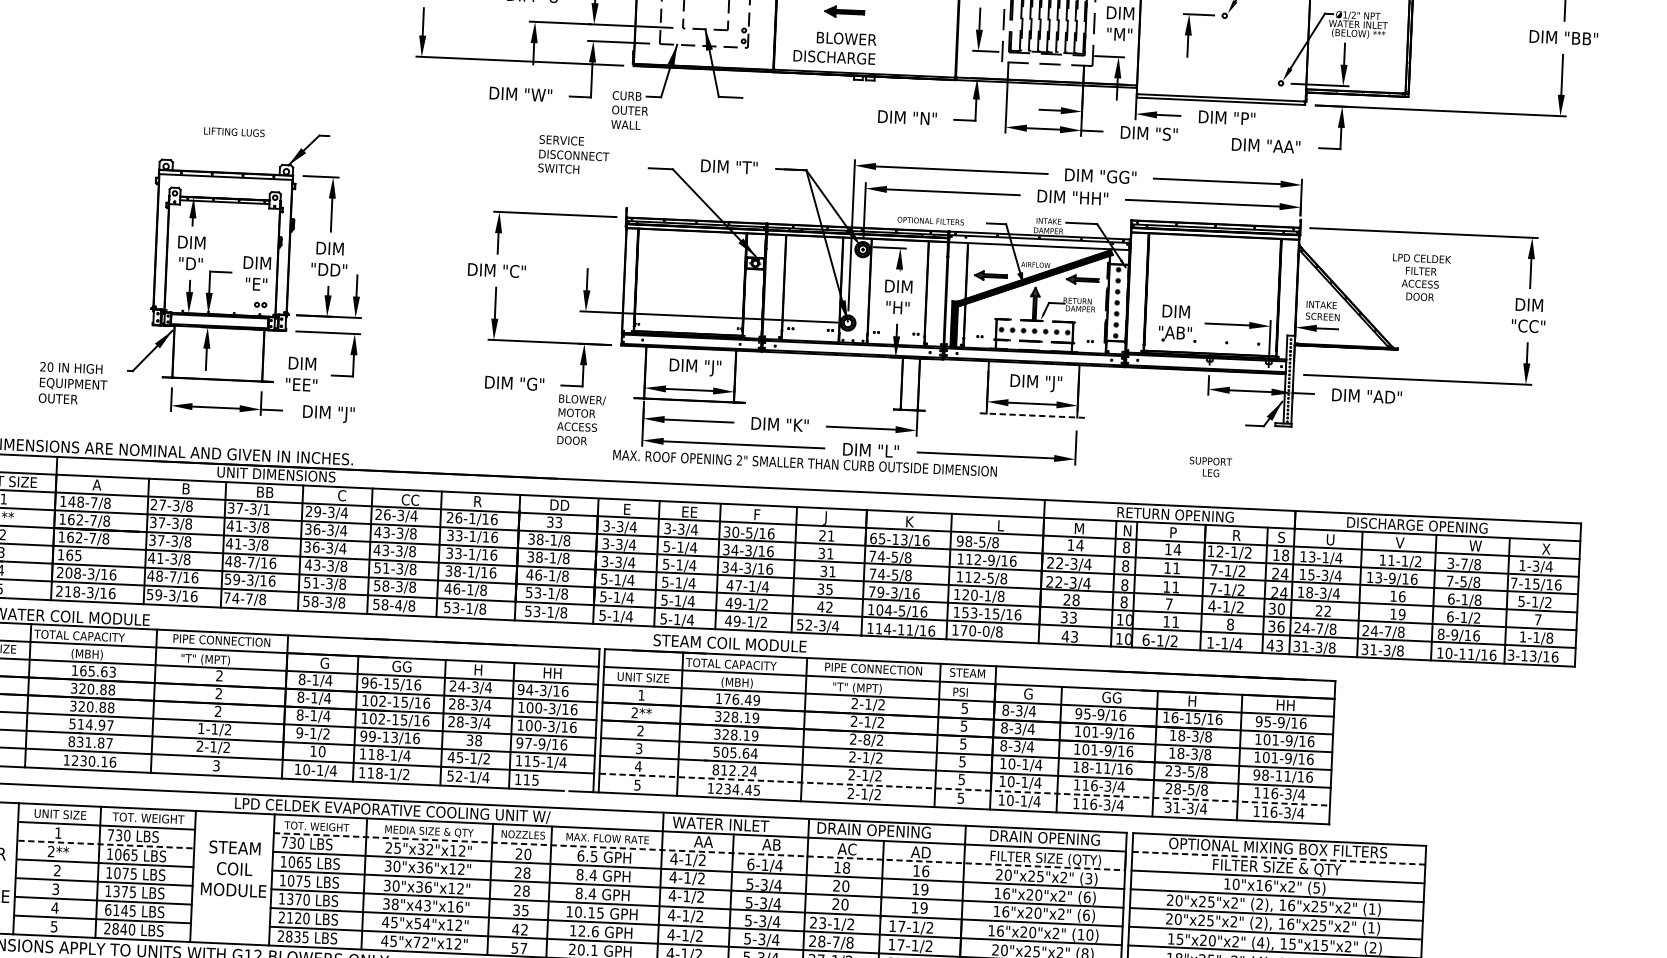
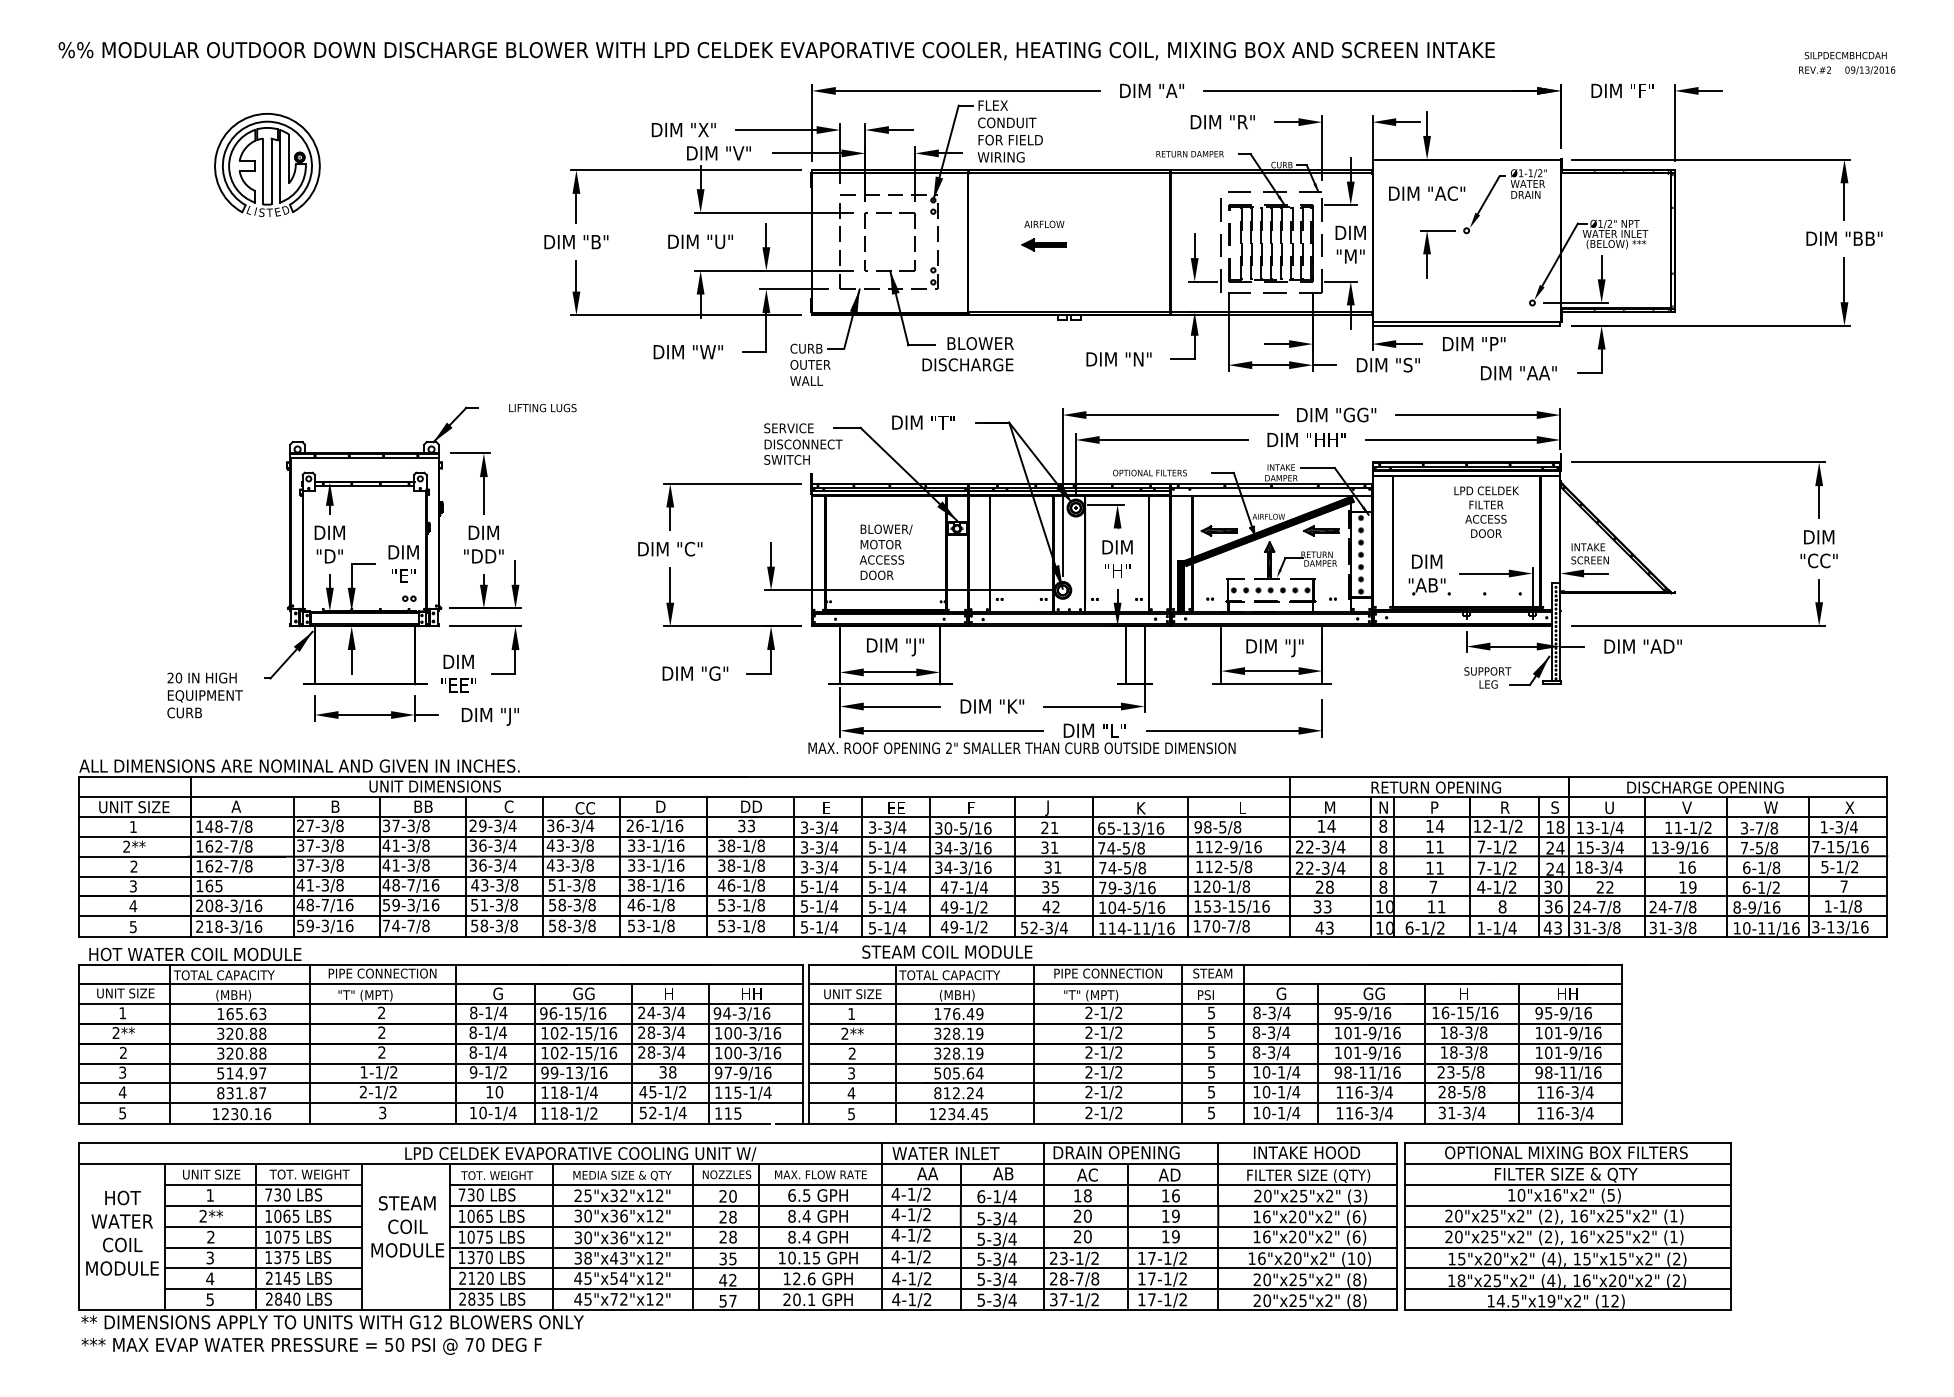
text: (834, 48) -> (967, 354), moved
text: (234, 131) -> (542, 407), moved
text: (574, 154) -> (803, 443), moved
text: (1421, 277) -> (1486, 511), moved
text: (60, 398) -> (191, 712), OUTER -> CURB
line: (1031, 415) -> (1271, 684), dashed -> solid
text: (580, 419) -> (885, 551), moved
text: (1210, 466) -> (1487, 677), moved
text: (478, 501) -> (661, 806), R -> D
text: (266, 509) -> (425, 825), 37-3/1 -> 37-3/8
text: (378, 515) -> (550, 826), 26-3/4 -> 36-3/4
text: (398, 605) -> (577, 925), 58-4/8 -> 58-3/8
text: (986, 631) -> (1231, 926), 170-0/8 -> 170-7/8
text: (866, 739) -> (1103, 1052), 2-8/2 -> 2-1/2
text: (1076, 766) -> (1338, 1072), 18-11/16 -> 98-11/16
line: (964, 789) -> (1215, 1103), dashed -> solid
text: (1044, 837) -> (1306, 1152), DRAIN OPENING -> INTAKE HOOD
line: (106, 844) -> (264, 1205), dashed -> solid
line: (699, 851) -> (923, 1184), dashed -> solid
line: (1278, 858) -> (1567, 1164), dashed -> solid
text: (459, 906) -> (659, 1257), 38"x43"x16" -> 38"x43"x12"
text: (108, 909) -> (269, 1277), 6145 -> 2145

